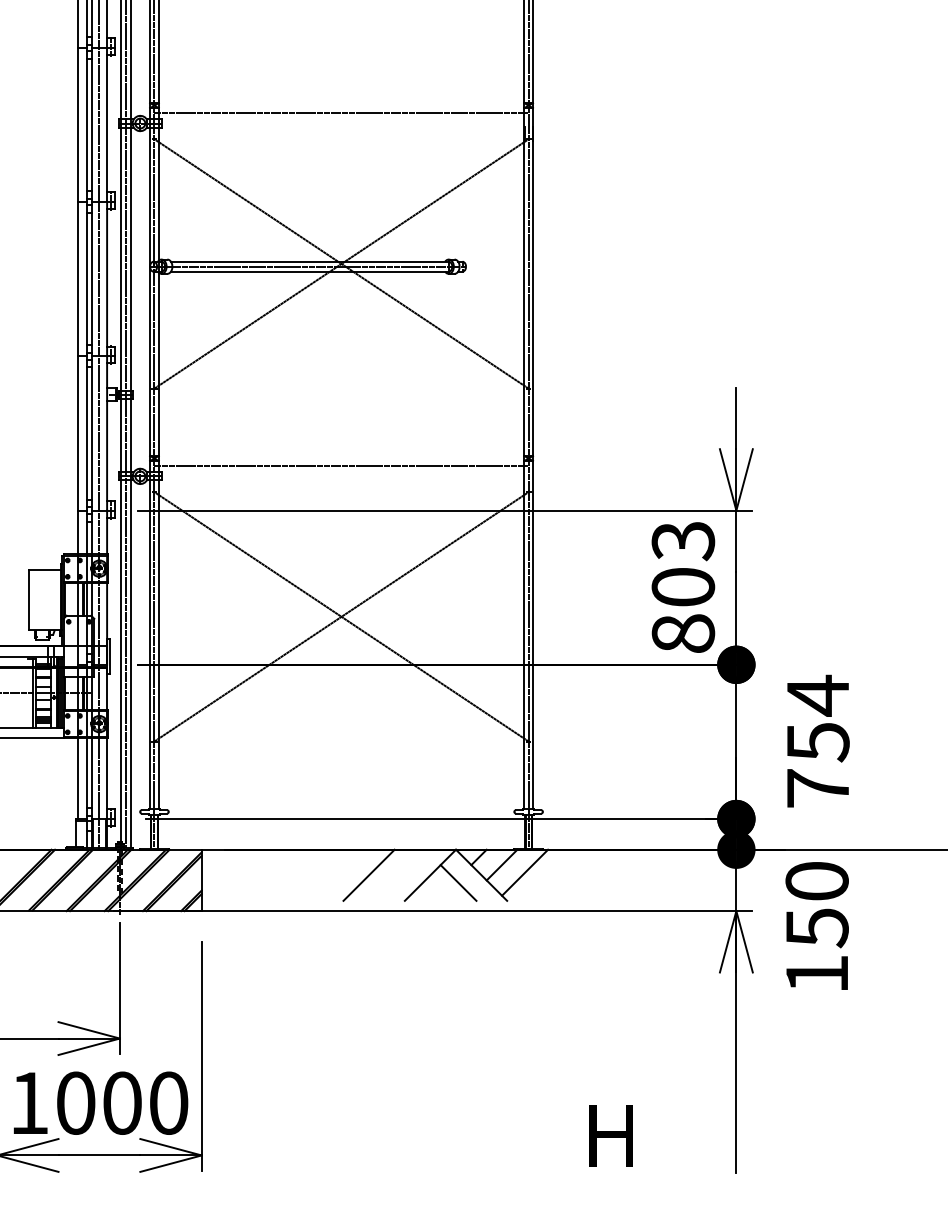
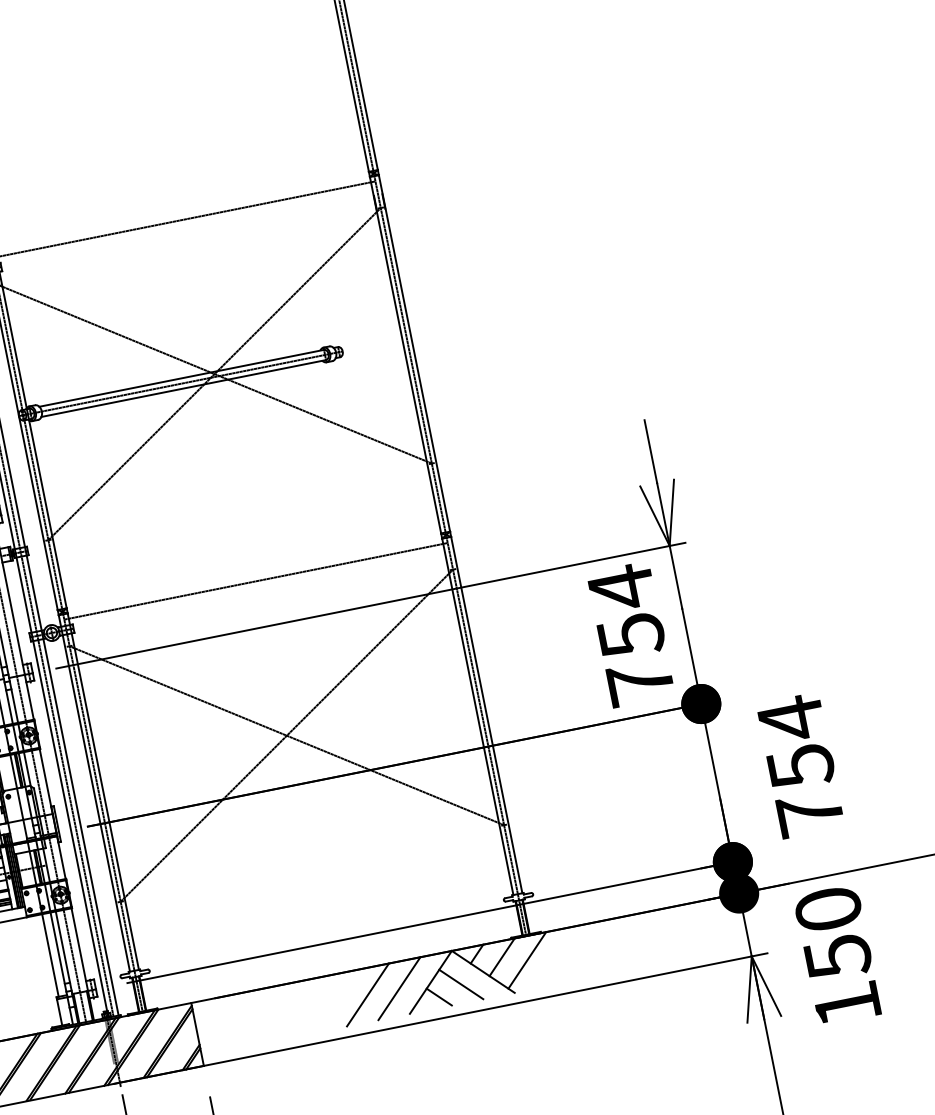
text: (683, 586) -> (631, 634), 803 -> 754
line: (399, 874) -> (399, 987), added
line: (435, 890) -> (439, 996), added

